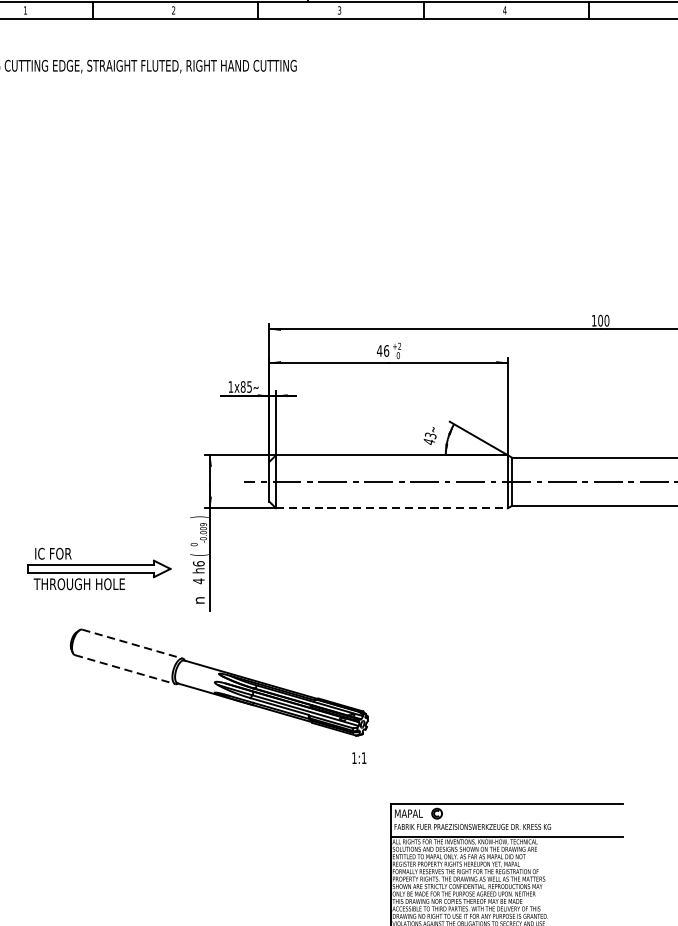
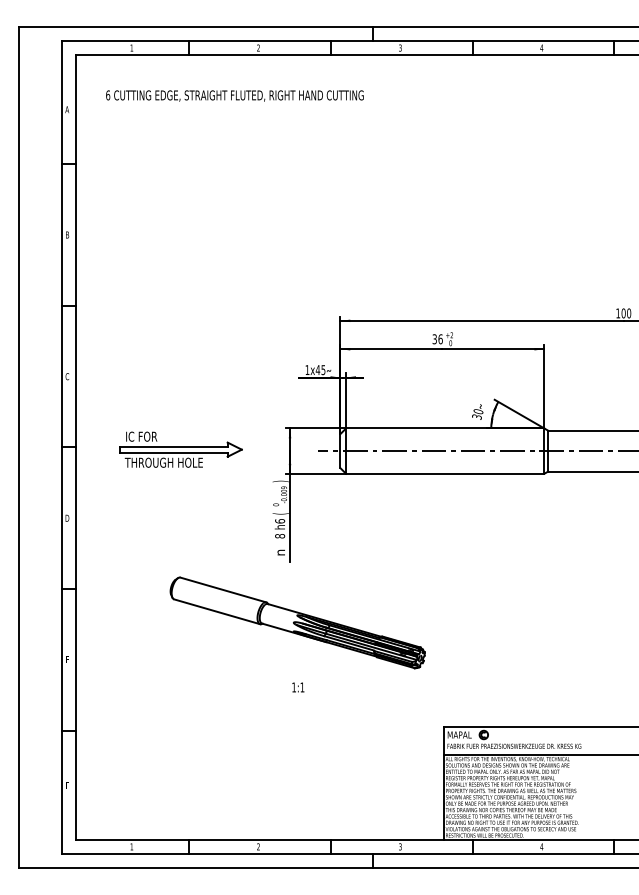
text: (379, 351) -> (434, 339), 46 -> 36
text: (242, 387) -> (317, 370), 1x85 -> 1x45
text: (429, 438) -> (477, 414), 43 -> 30
line: (392, 507) -> (445, 473), dashed -> solid
part: (98, 568) -> (180, 449), moved
text: (199, 581) -> (280, 536), 4 -> 8
line: (132, 644) -> (223, 590), dashed -> solid
line: (125, 669) -> (217, 611), dashed -> solid
text: (359, 758) -> (298, 687), moved

